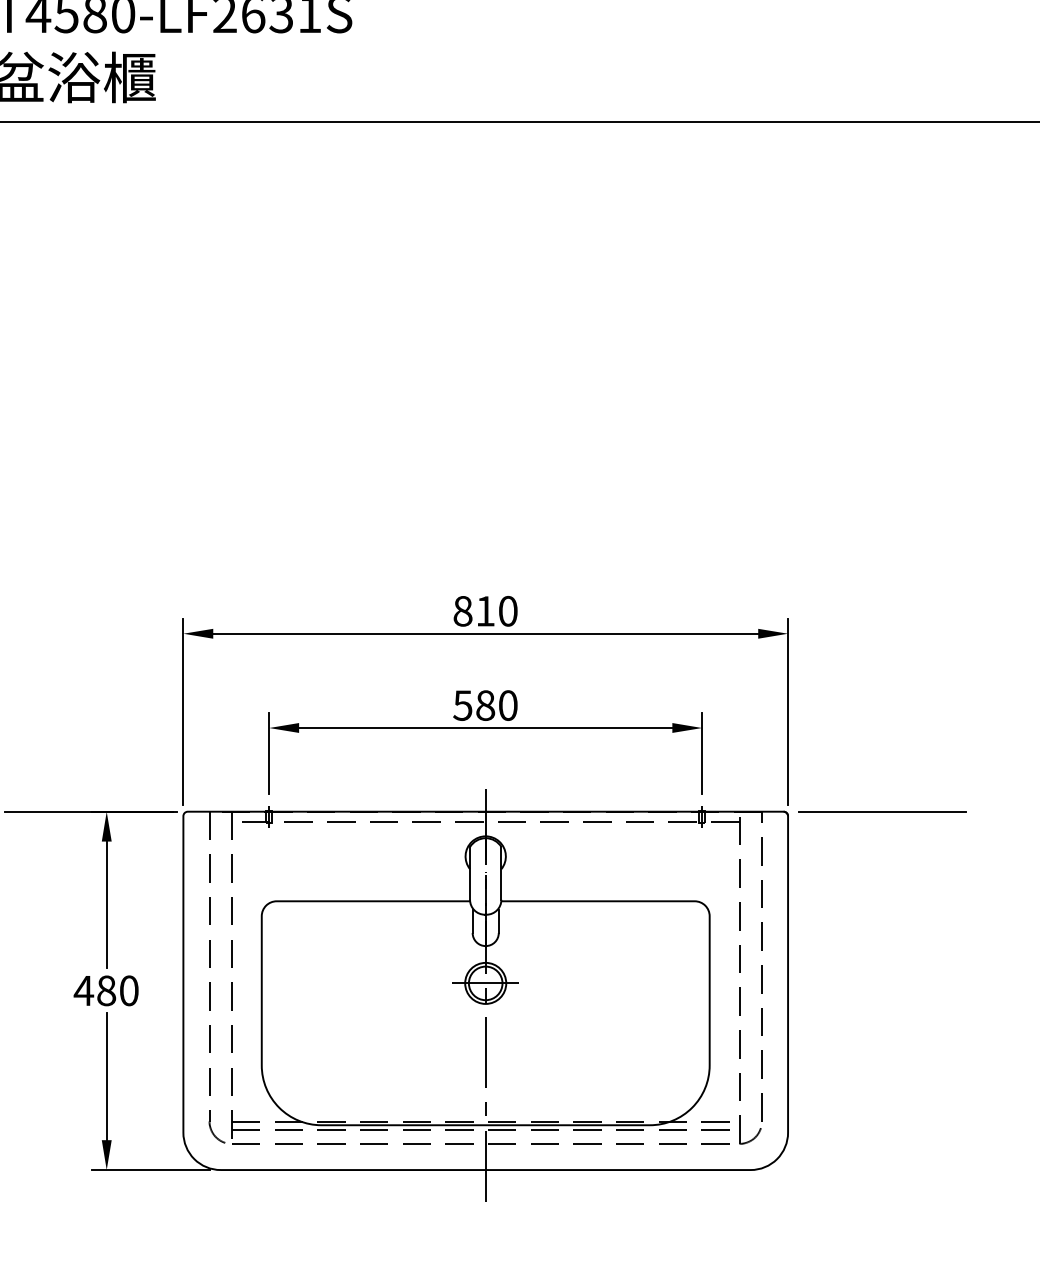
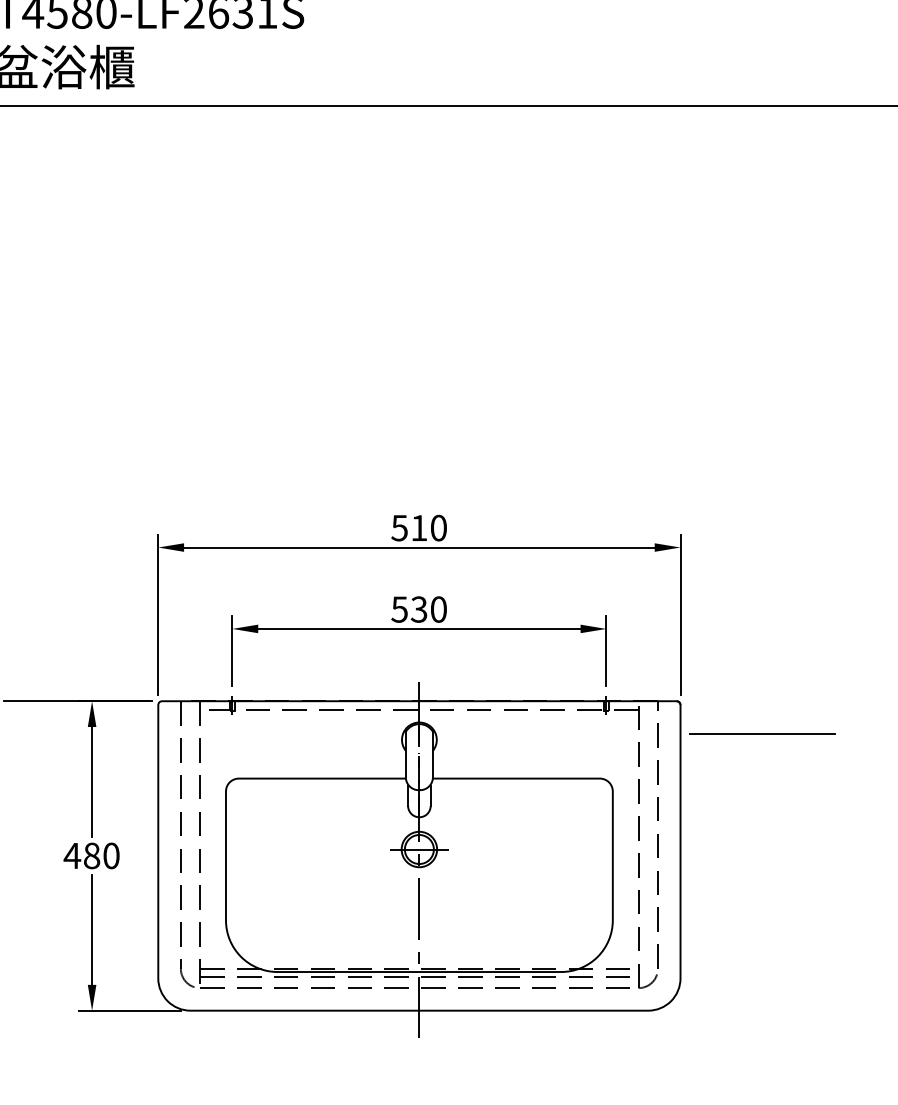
text: (462, 611) -> (399, 528), 810 -> 510
text: (484, 705) -> (418, 609), 580 -> 530
line: (883, 810) -> (762, 733), moved

